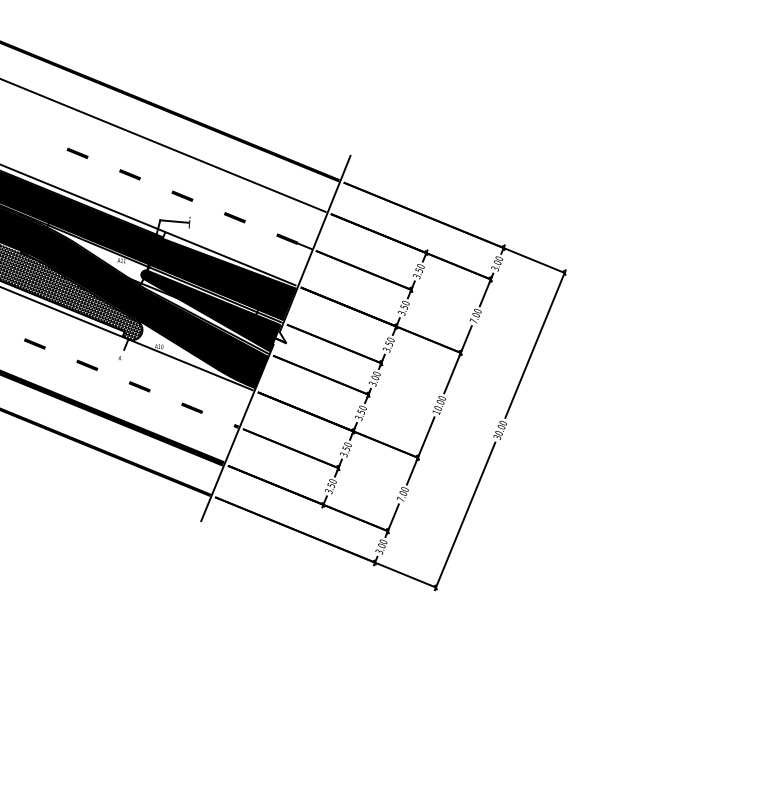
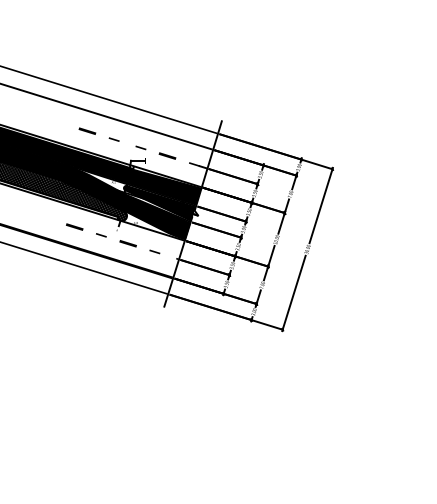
part: (77, 153) -> (87, 131), size x1.6
part: (234, 218) -> (167, 156), size x1.6
part: (34, 342) -> (74, 226), size x1.6
part: (138, 386) -> (127, 243), size x1.6

